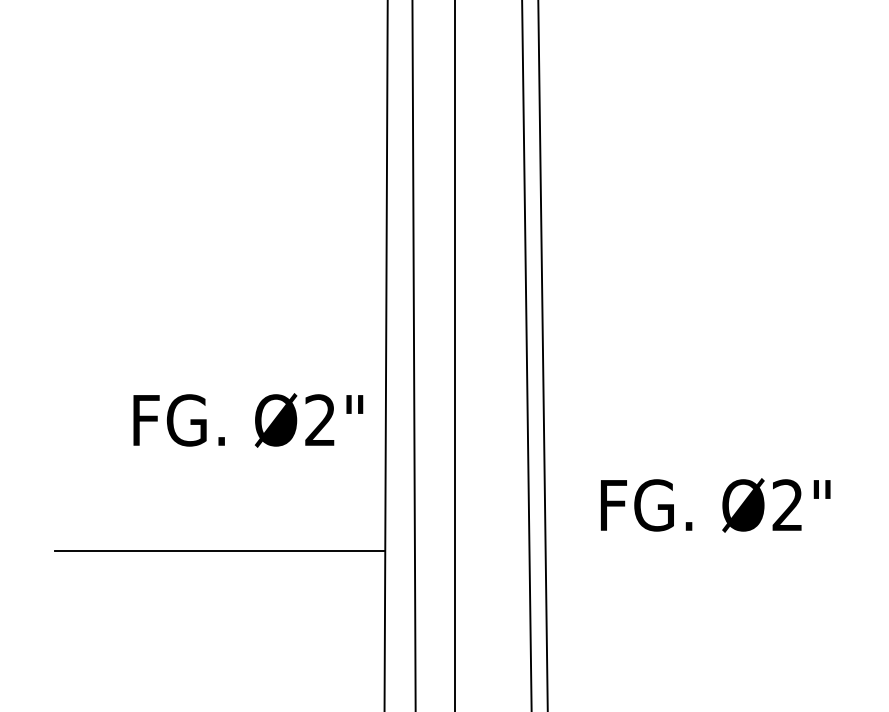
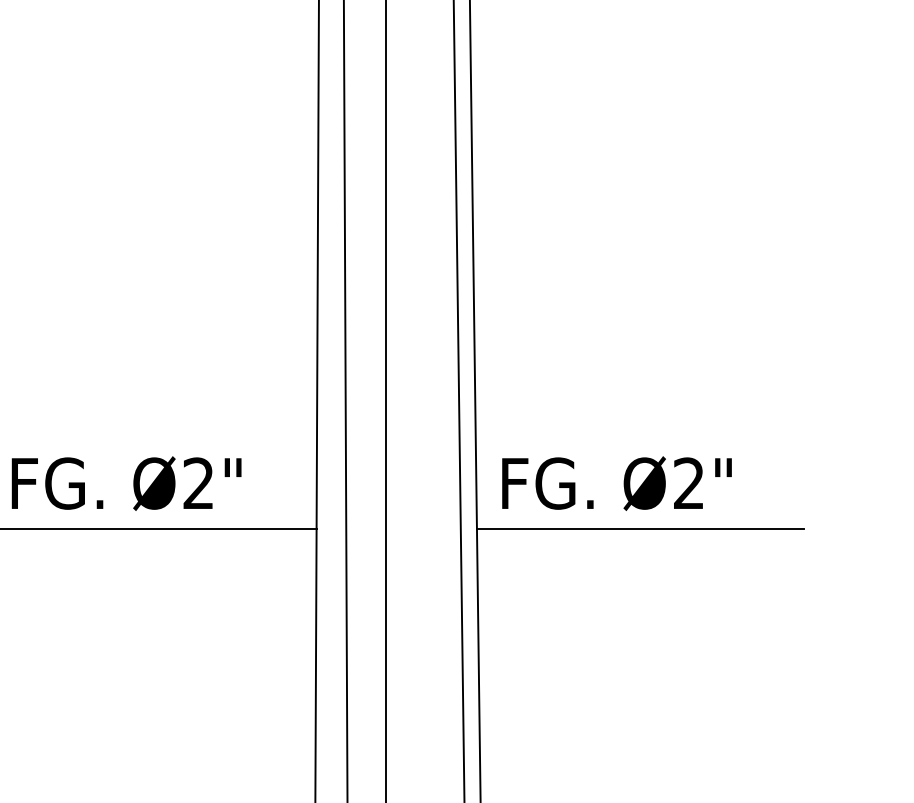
text: (248, 420) -> (126, 483), moved
text: (715, 505) -> (616, 483), moved
line: (709, 550) -> (640, 528), added

